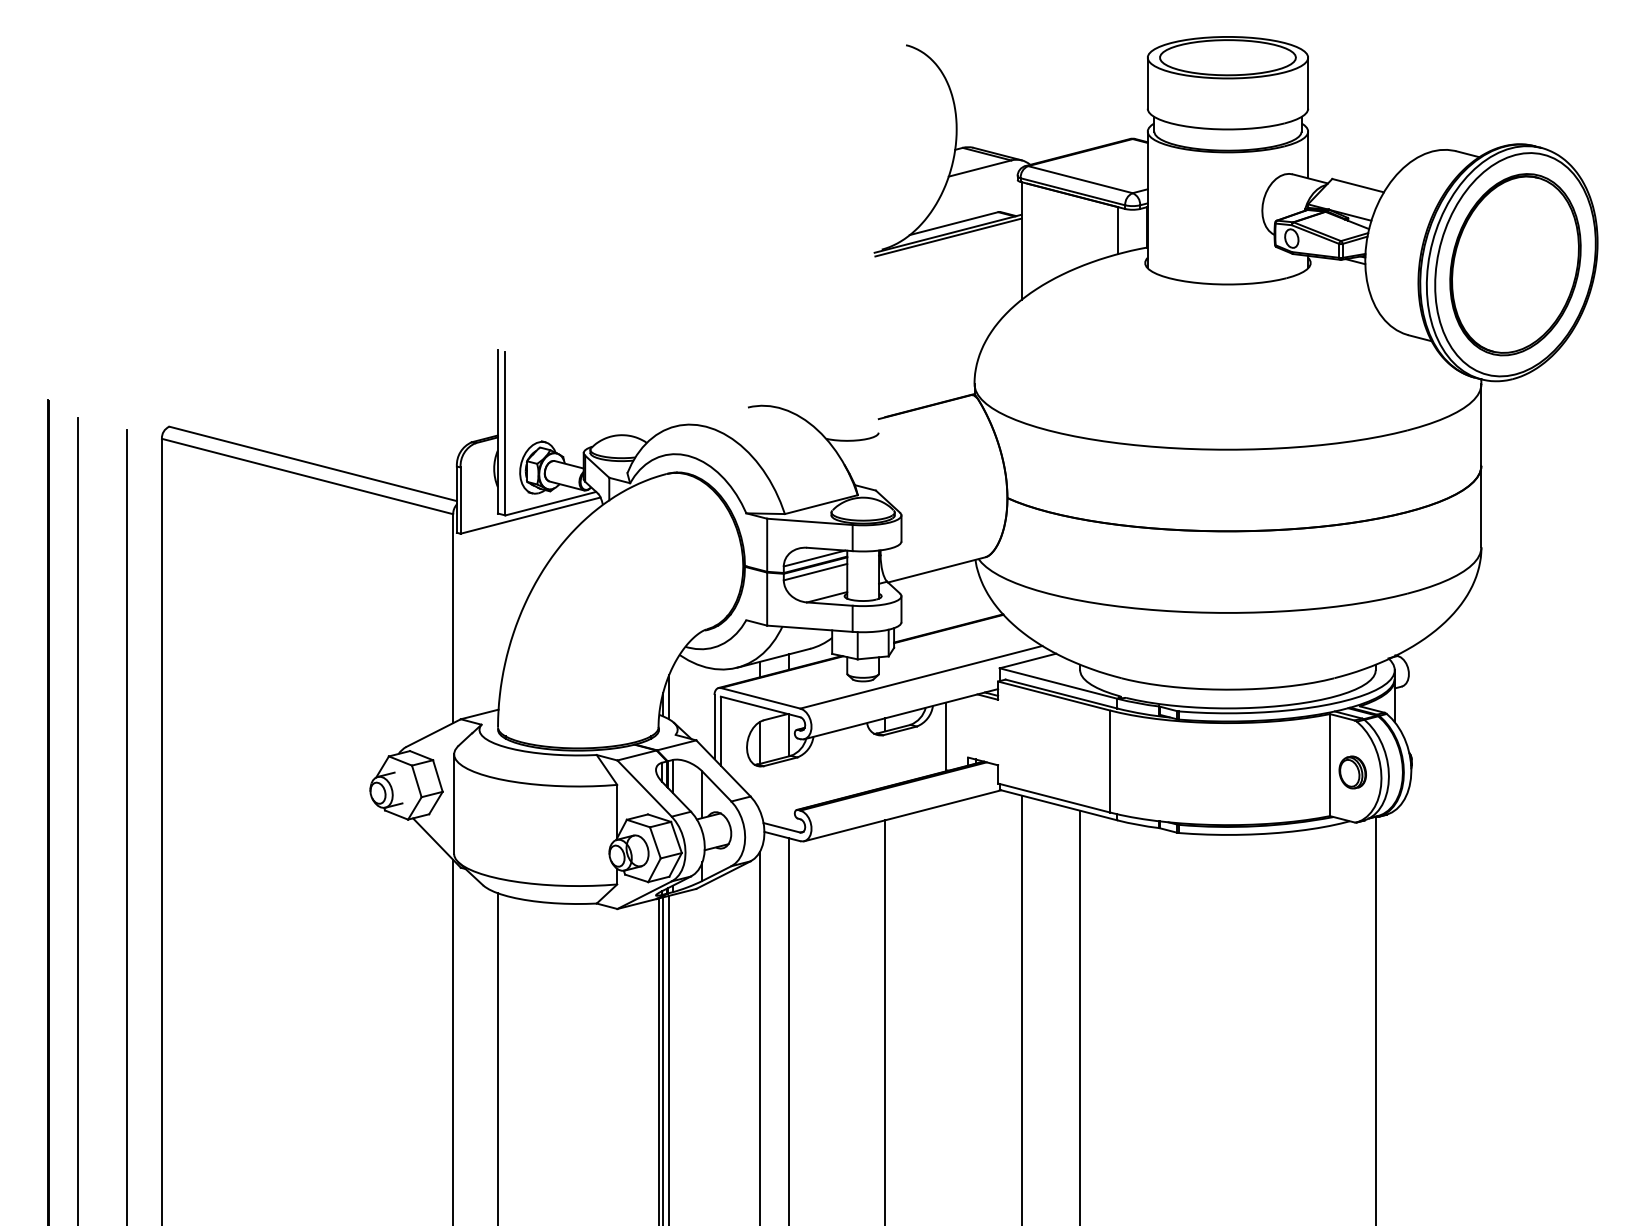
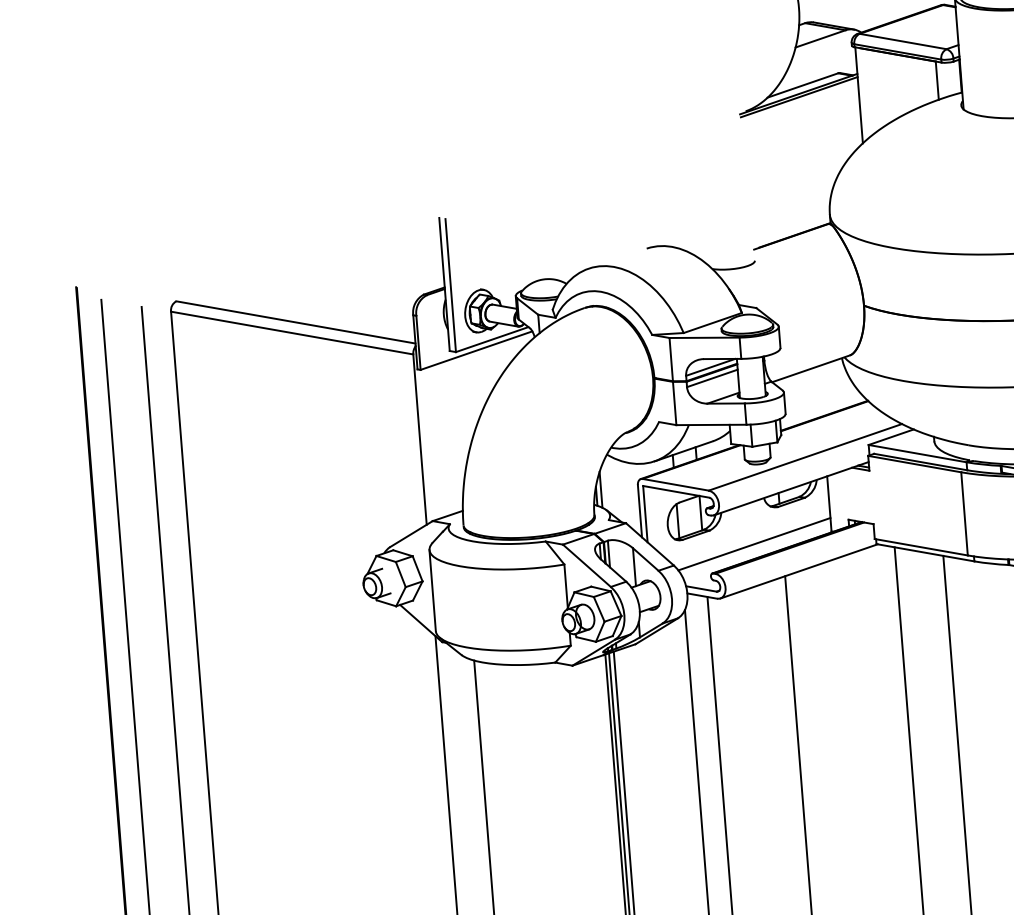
line: (850, 777) -> (754, 543), added

